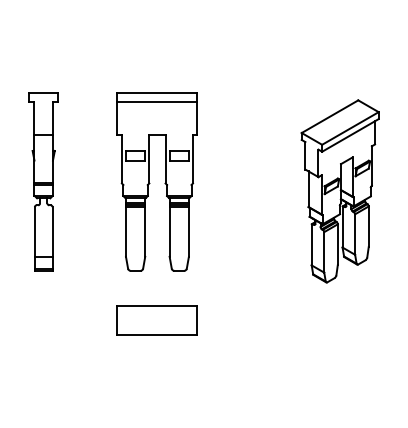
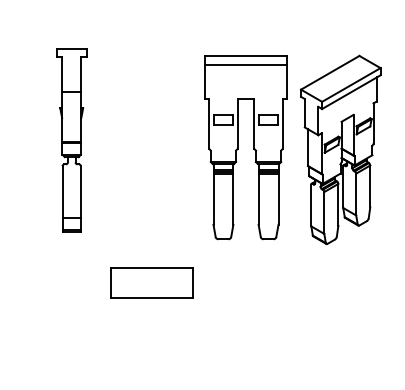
part: (43, 181) -> (71, 139), moved
part: (150, 183) -> (238, 149), moved

